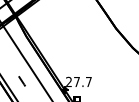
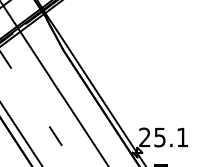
text: (82, 82) -> (170, 138), 27.7 -> 25.1

